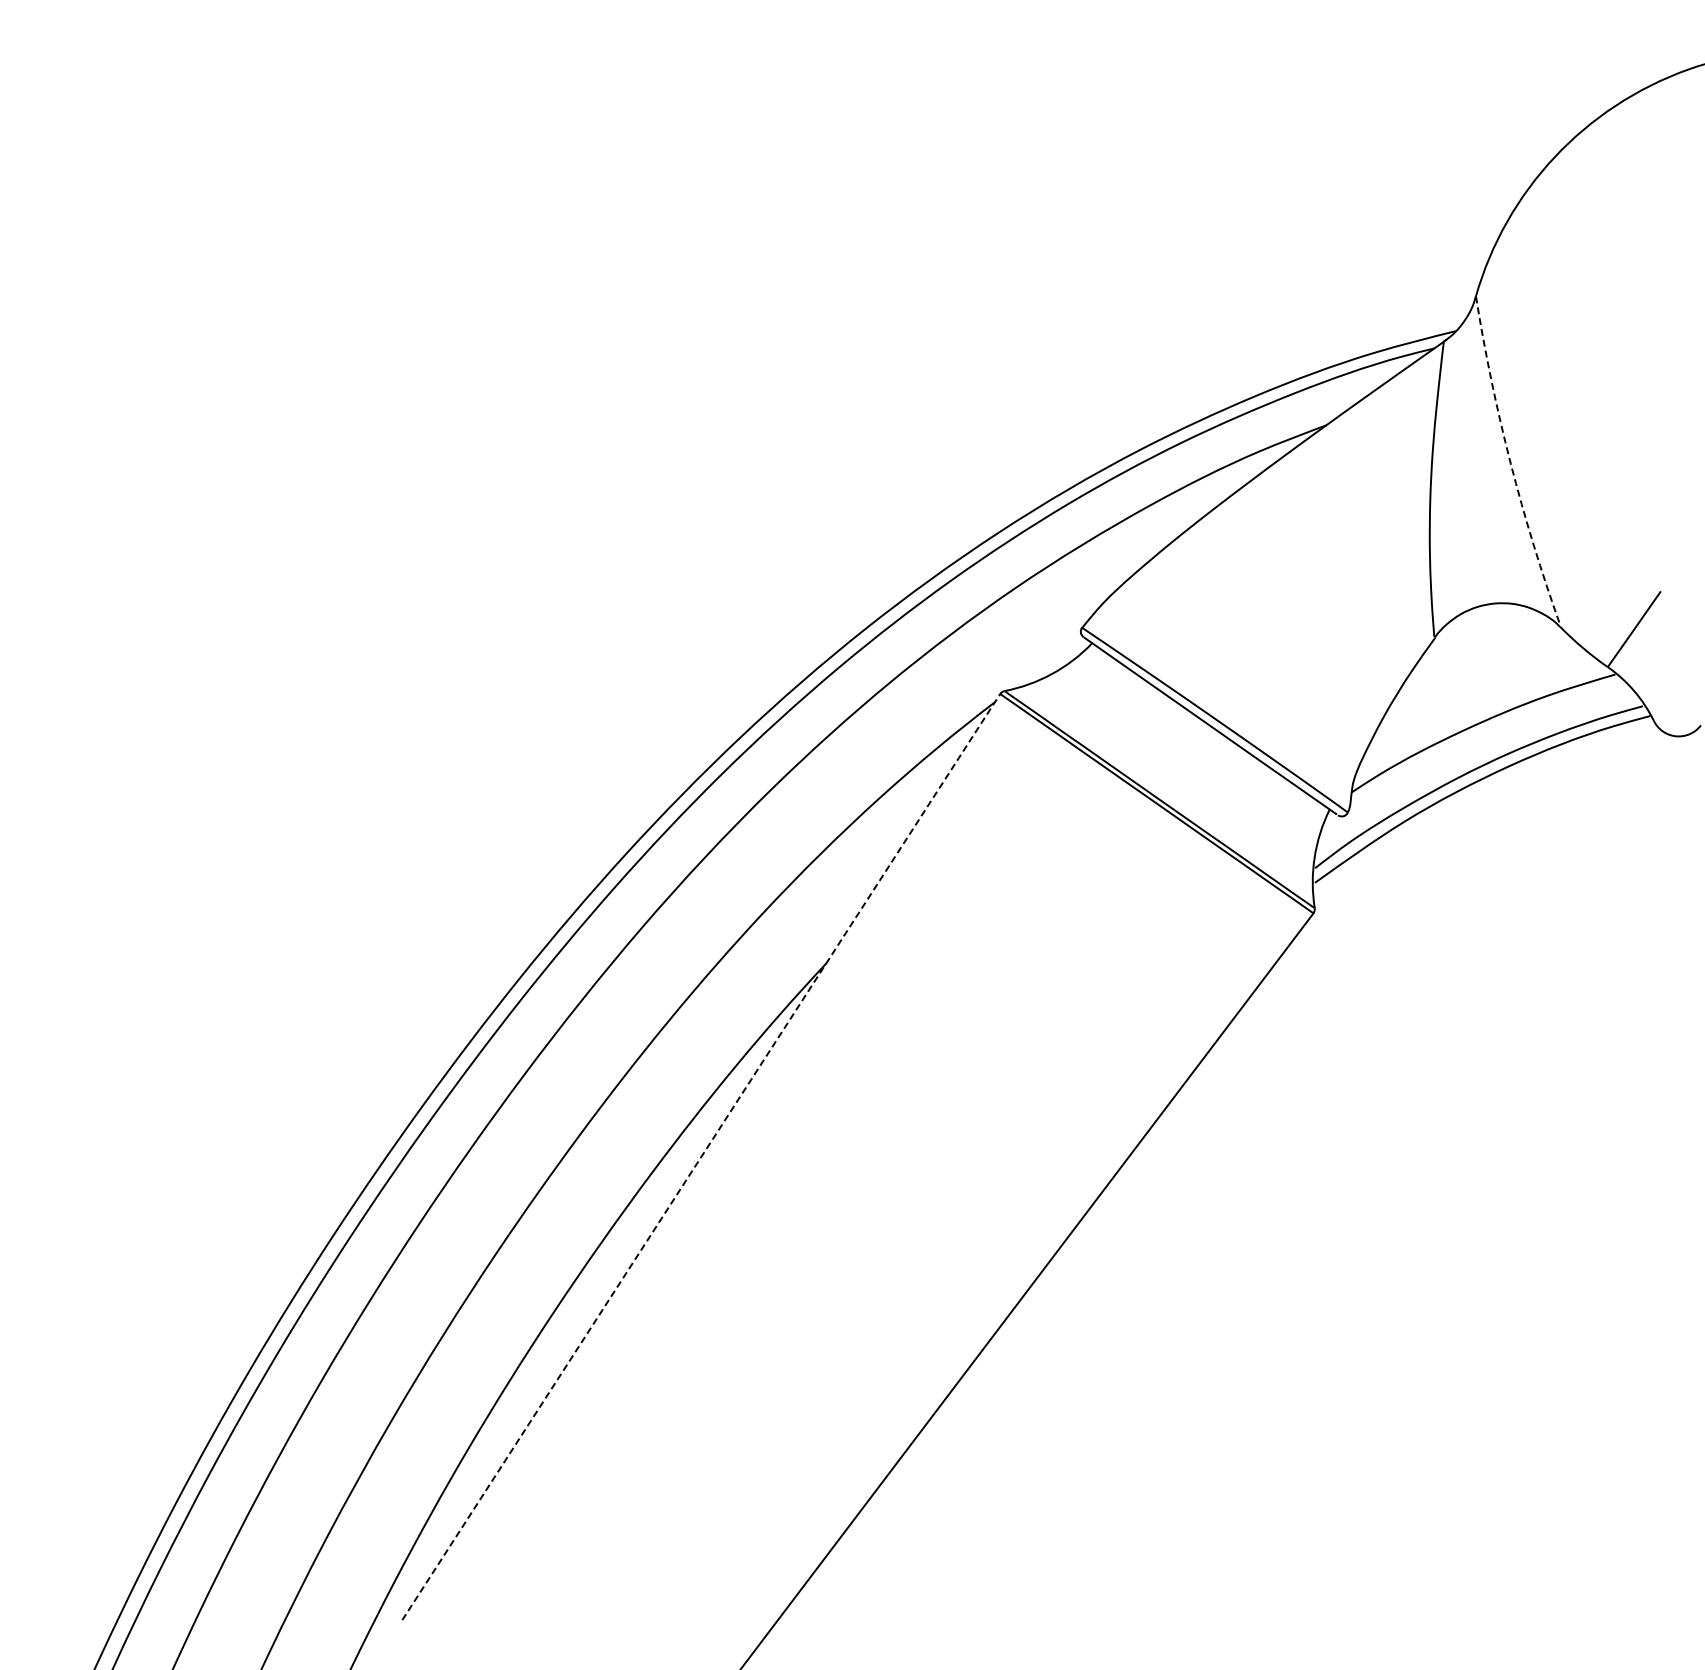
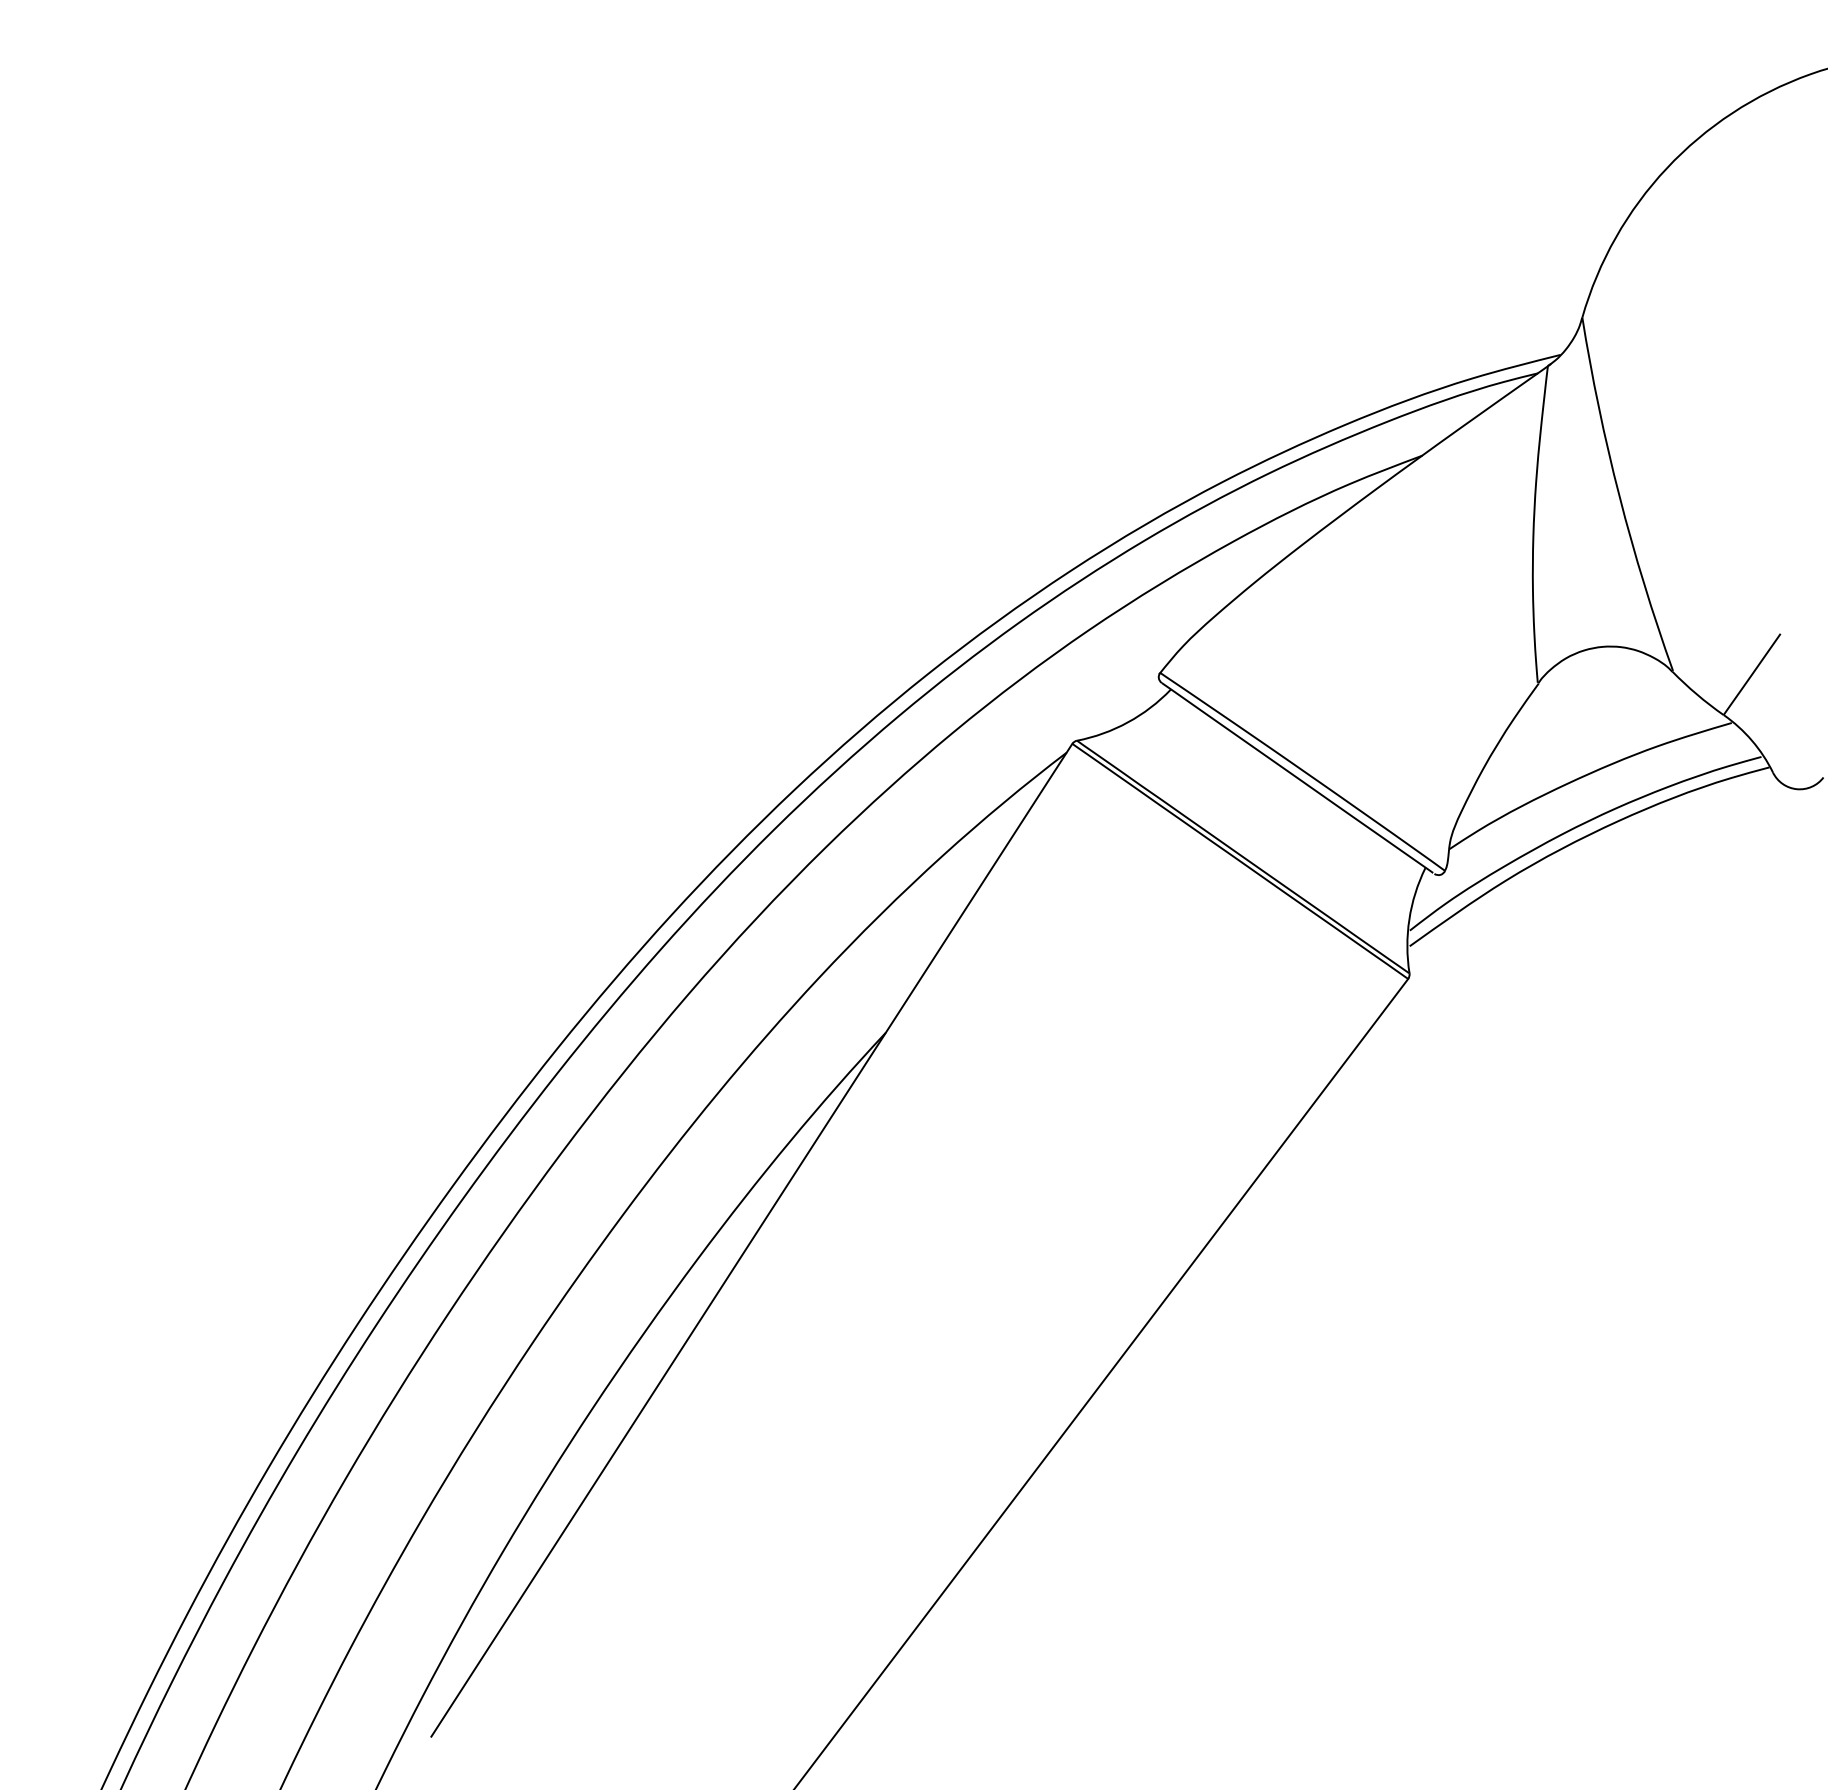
arc: (1510, 463) -> (1619, 496), dashed -> solid
line: (701, 1156) -> (752, 1239), dashed -> solid

